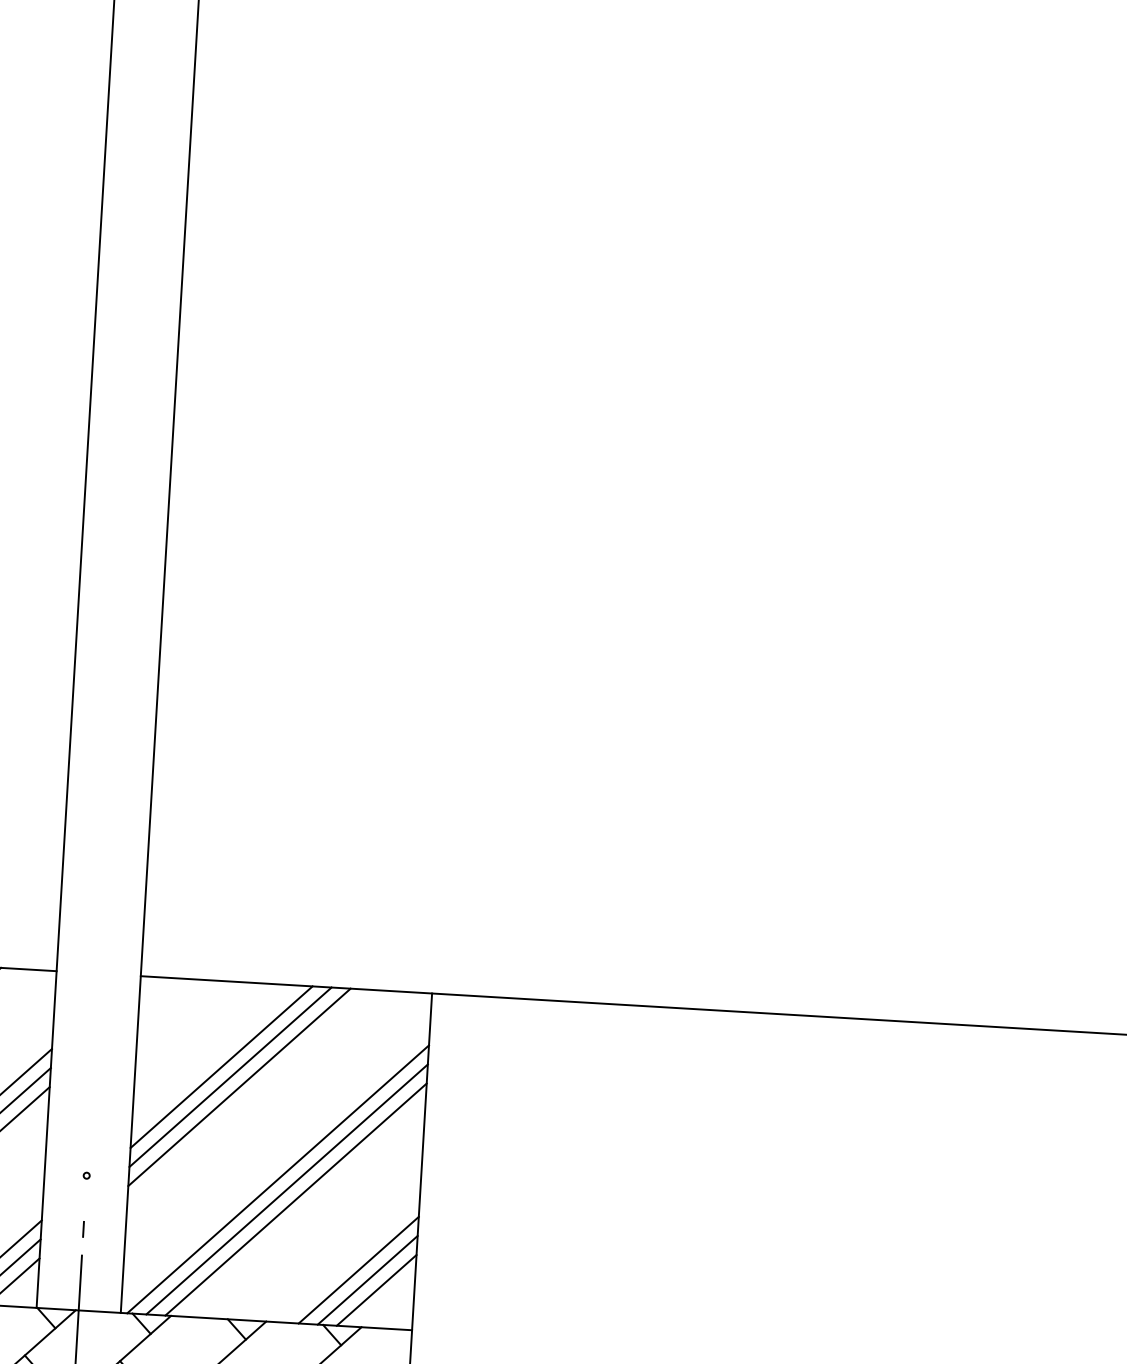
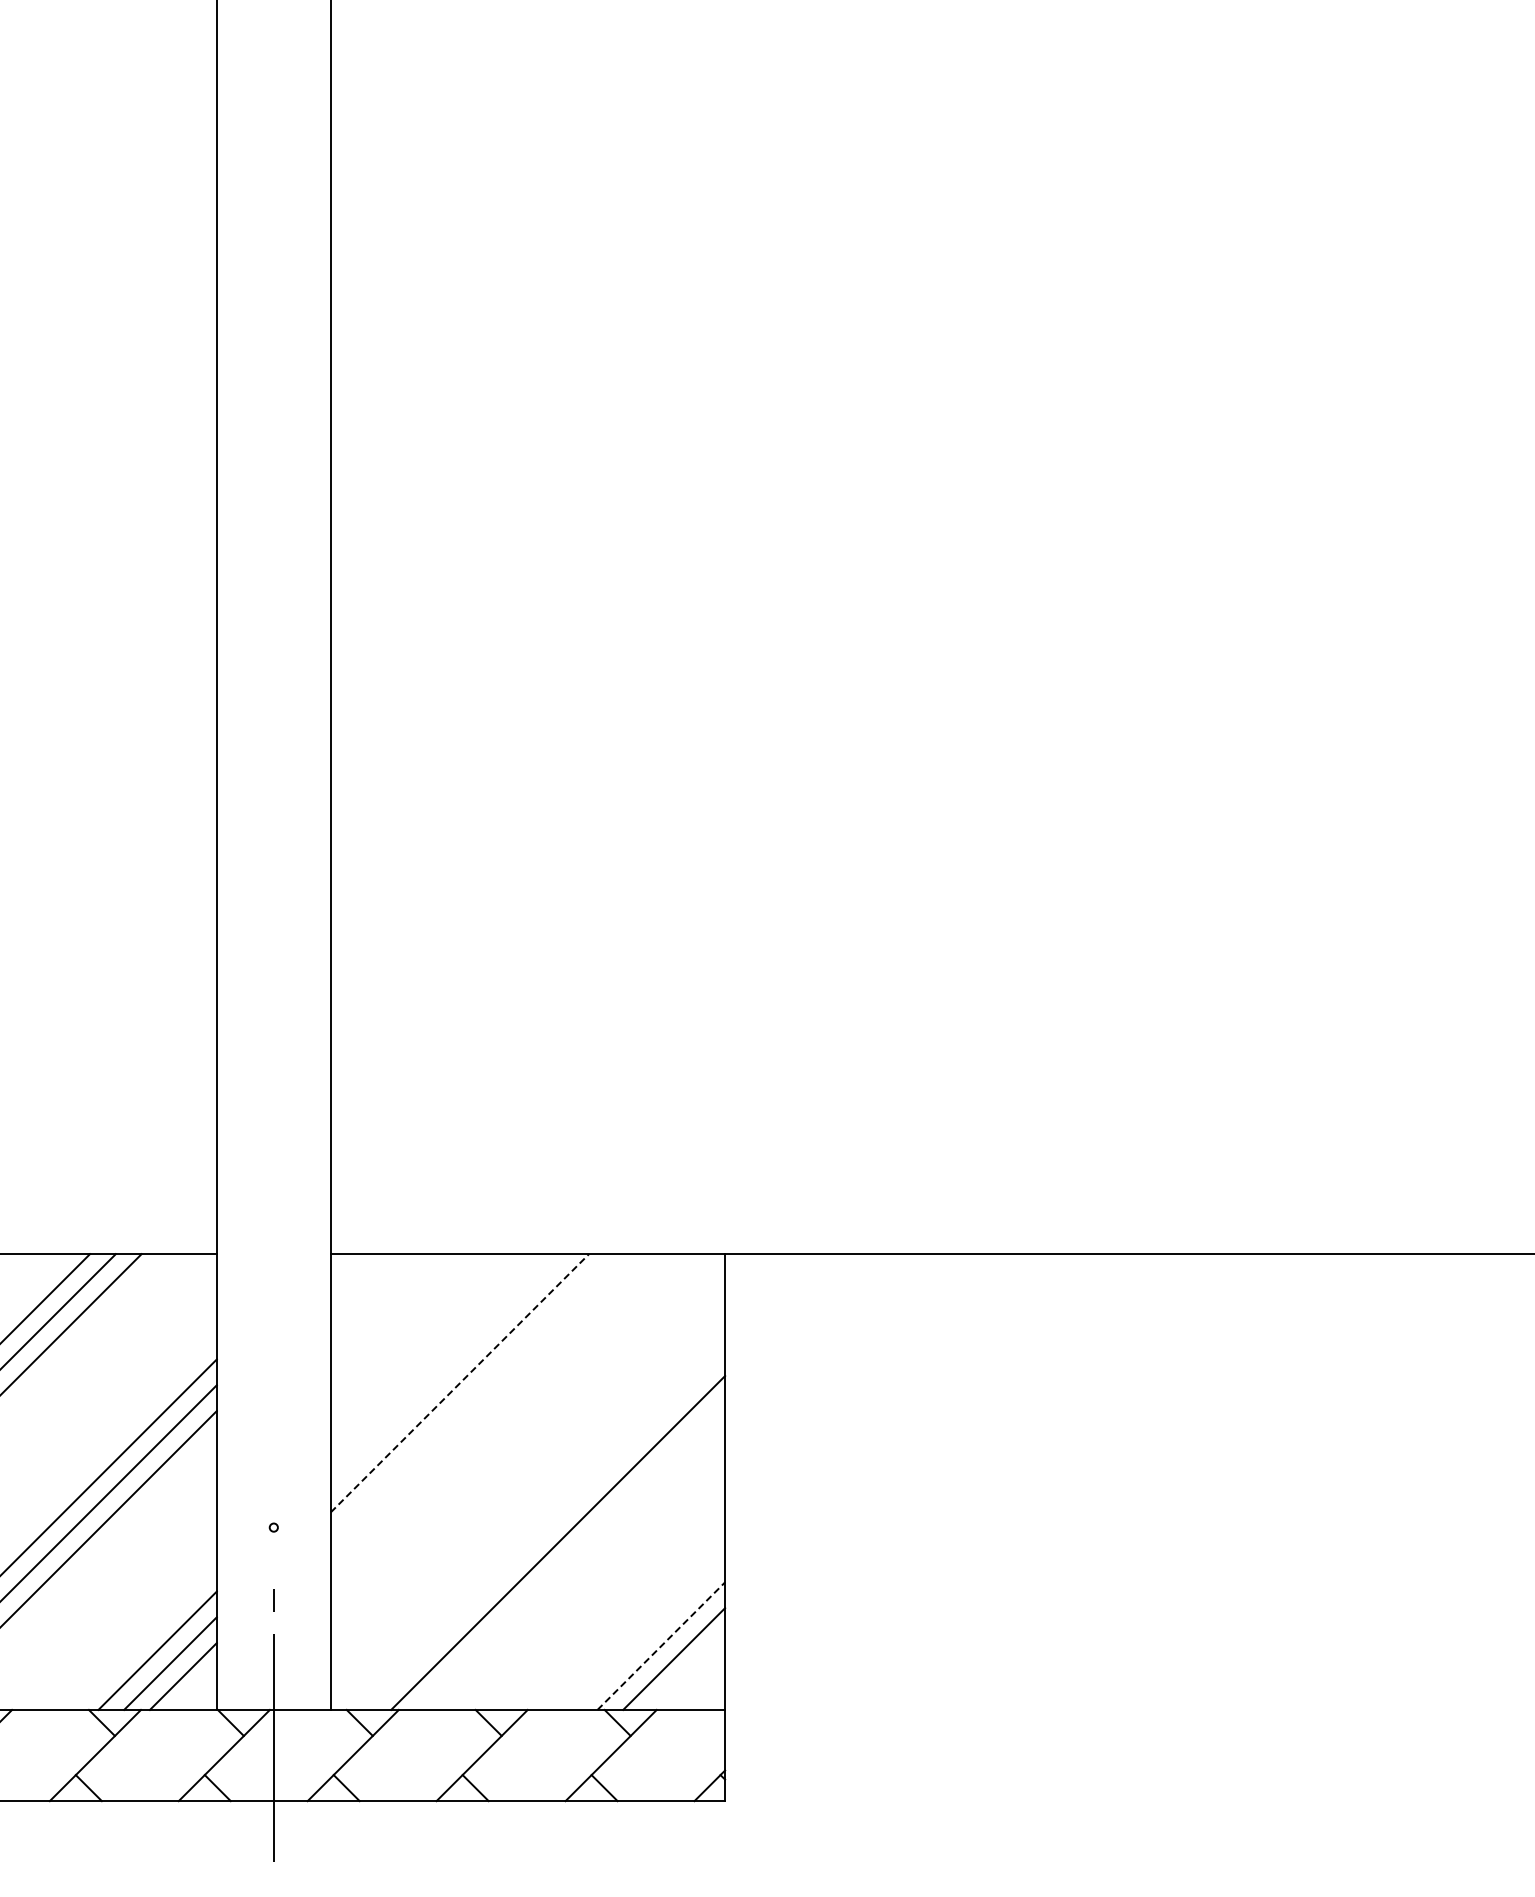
line: (221, 1067) -> (446, 1370), removed
line: (230, 1077) -> (459, 1383), solid -> dashed
line: (239, 1087) -> (472, 1396), removed
line: (278, 1178) -> (532, 1516), removed
line: (287, 1189) -> (545, 1529), removed
line: (358, 1269) -> (648, 1632), removed
line: (367, 1279) -> (661, 1645), solid -> dashed

